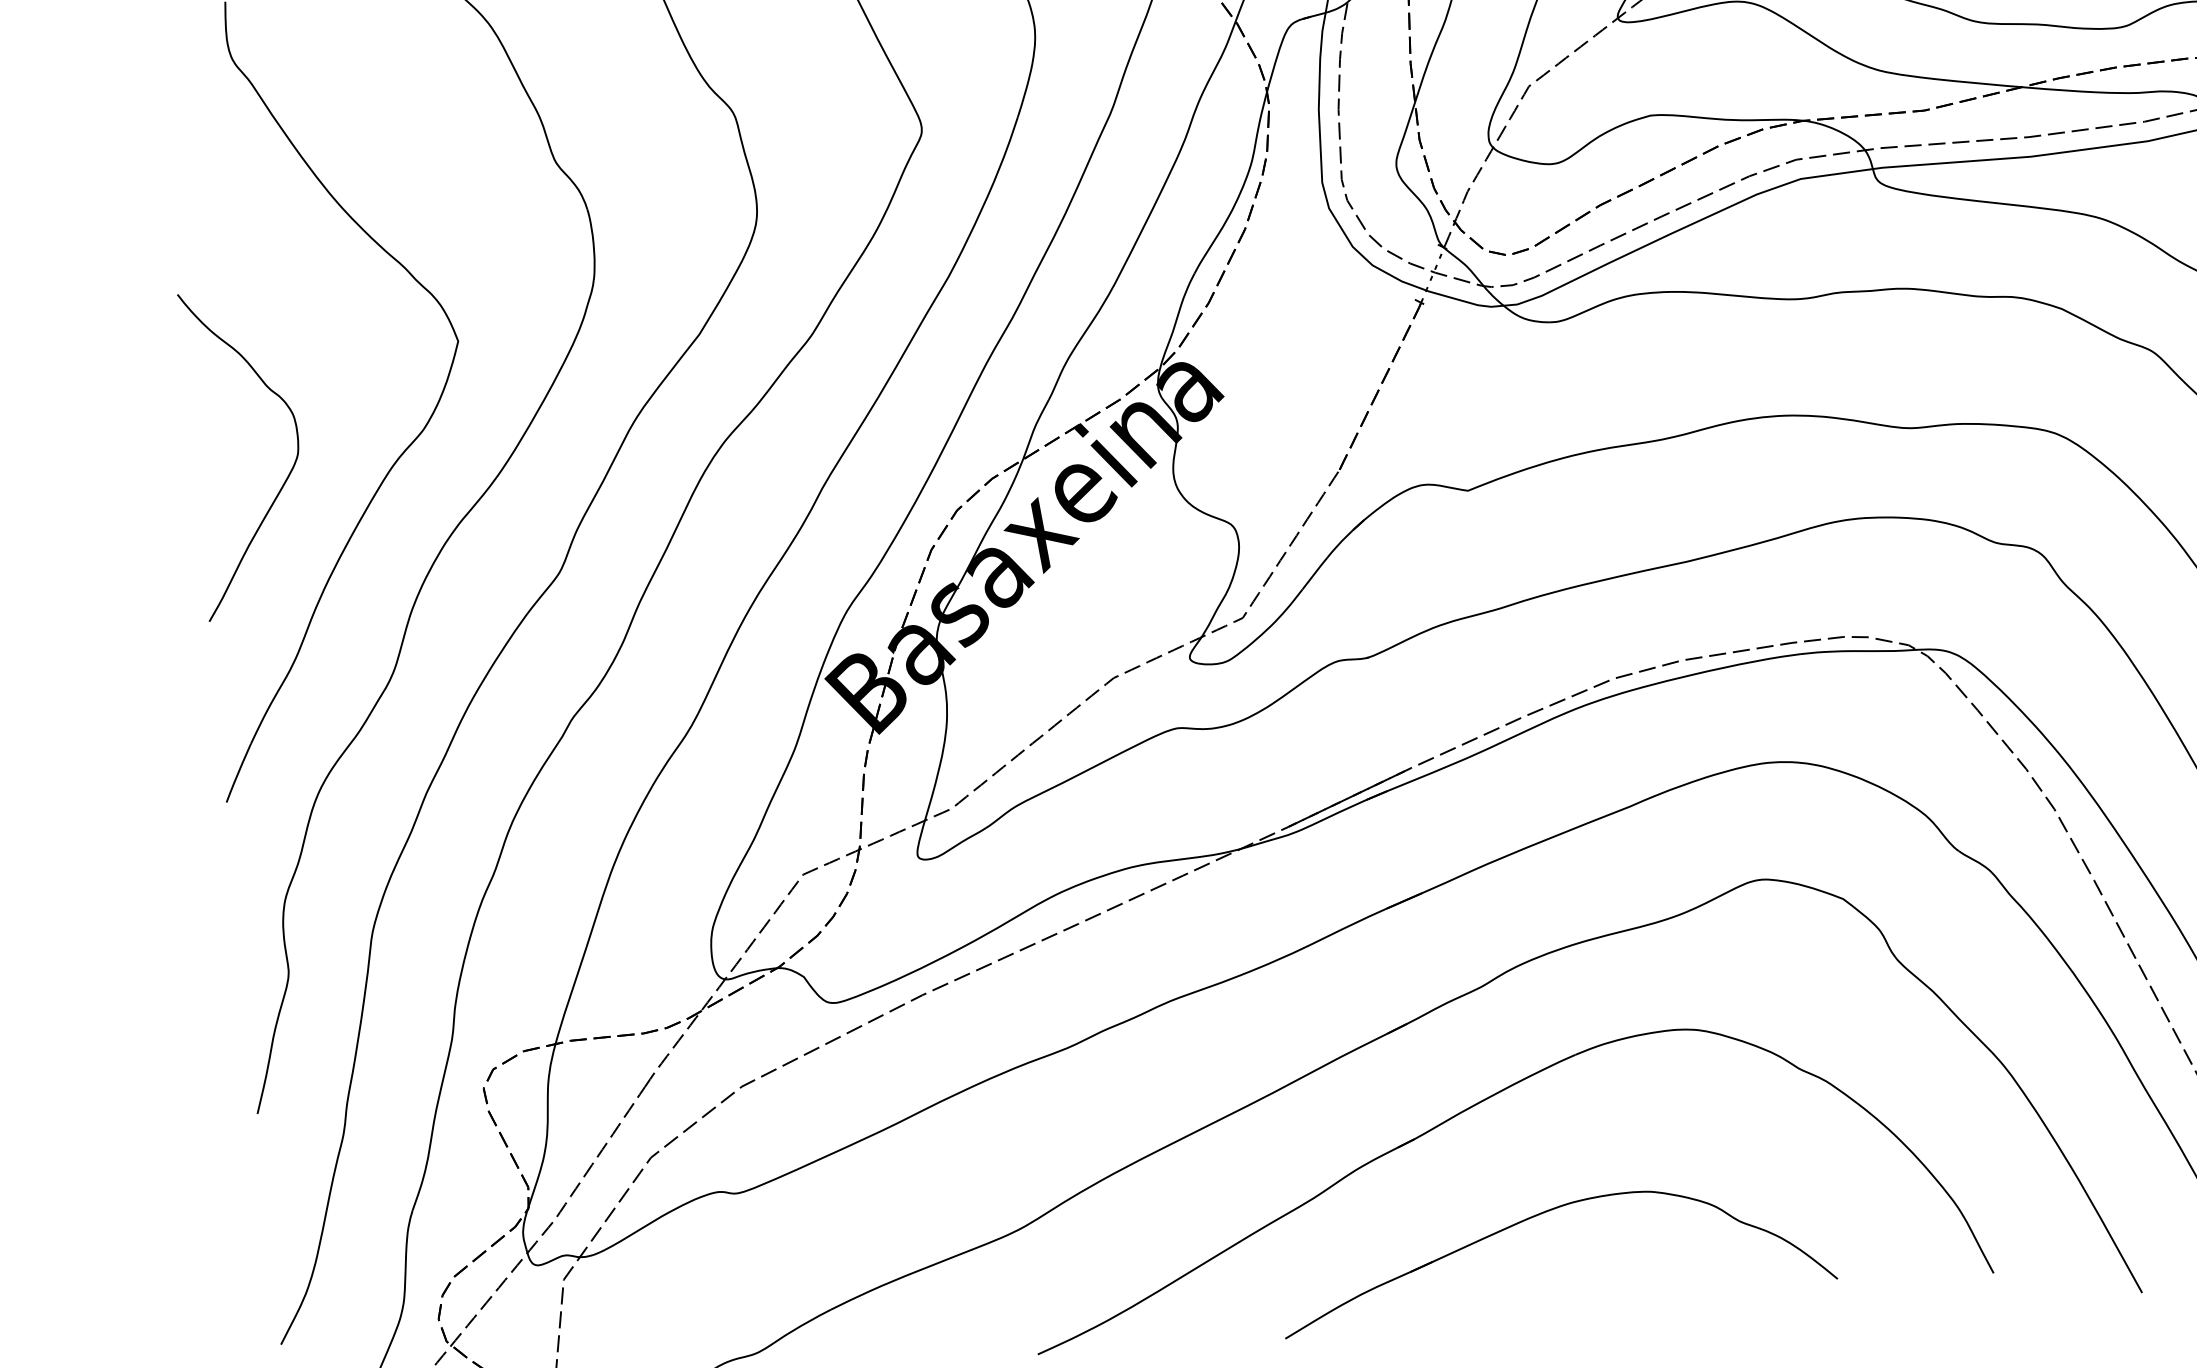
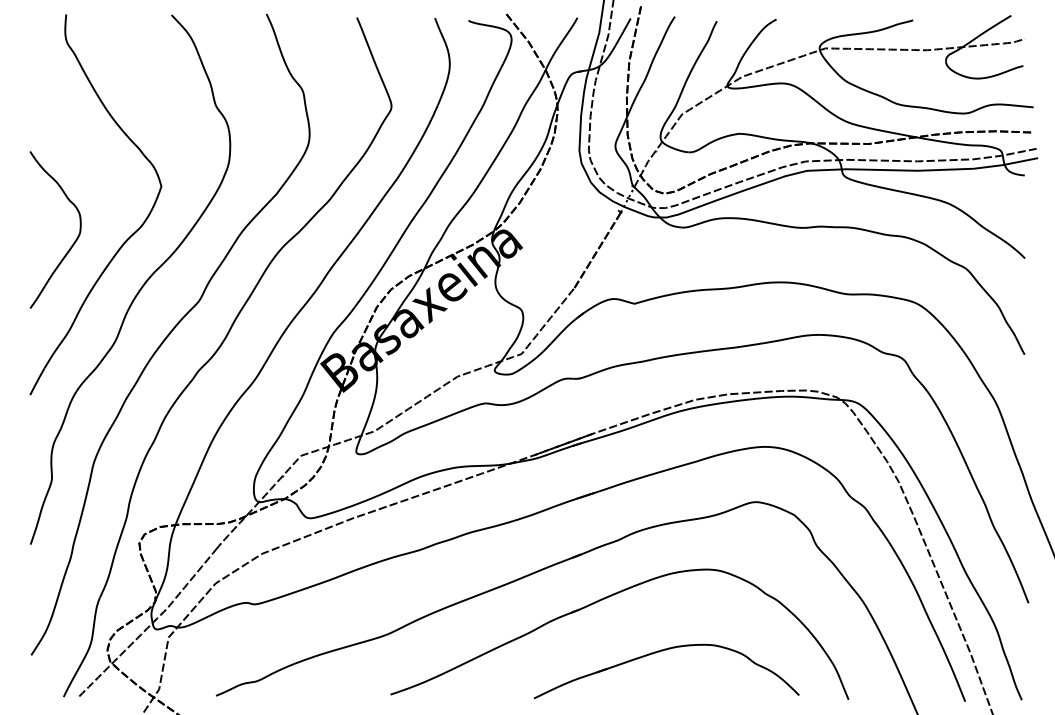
part: (1537, 1217) -> (659, 652), moved

